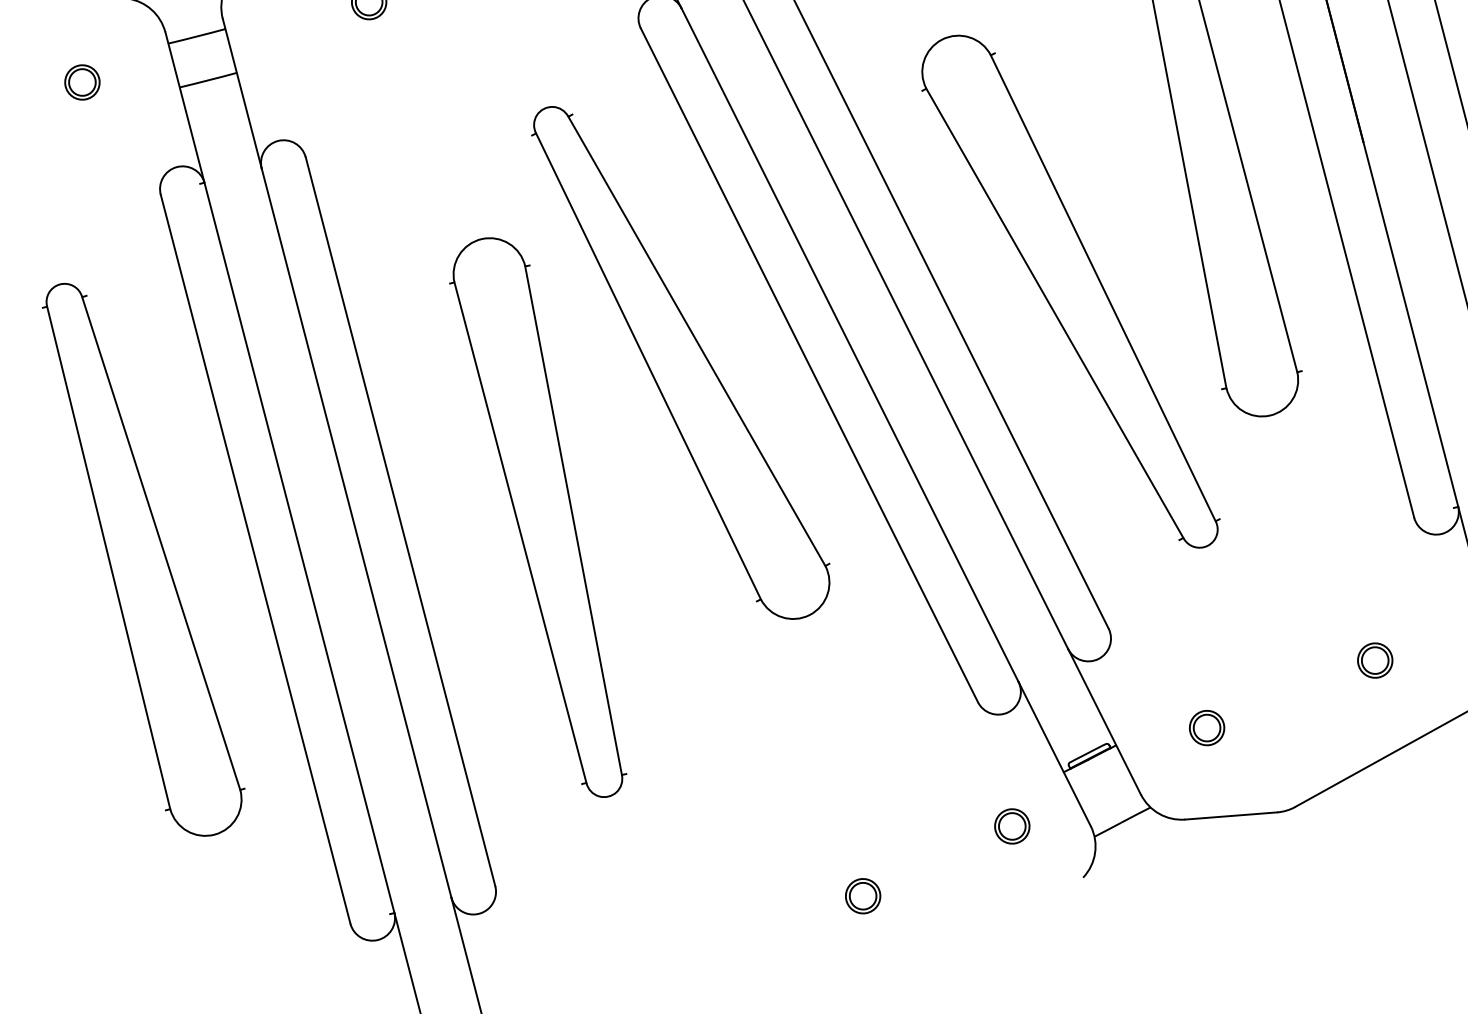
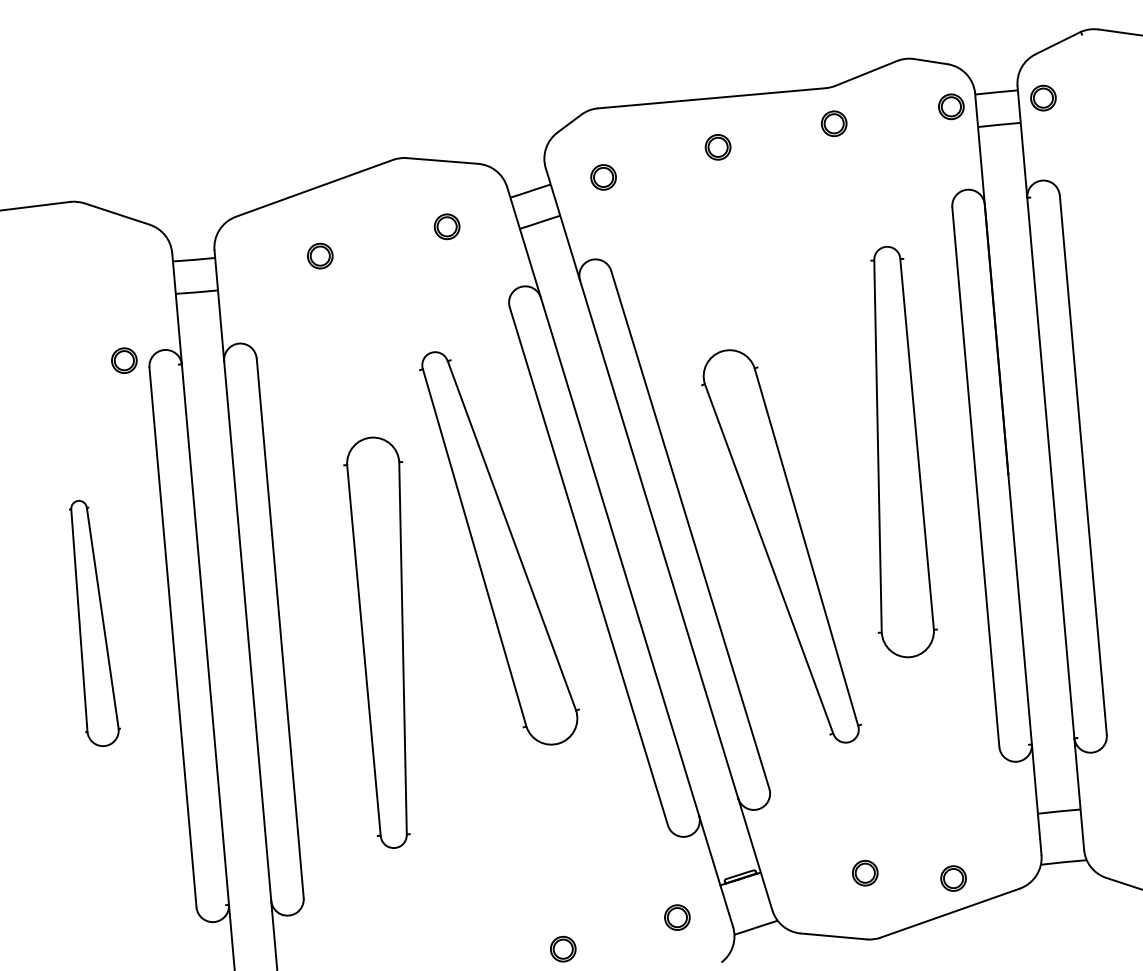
part: (82, 82) -> (124, 360), moved
part: (144, 558) -> (94, 623), size x0.6
part: (1375, 660) -> (953, 878), moved
part: (1207, 728) -> (865, 873), moved

